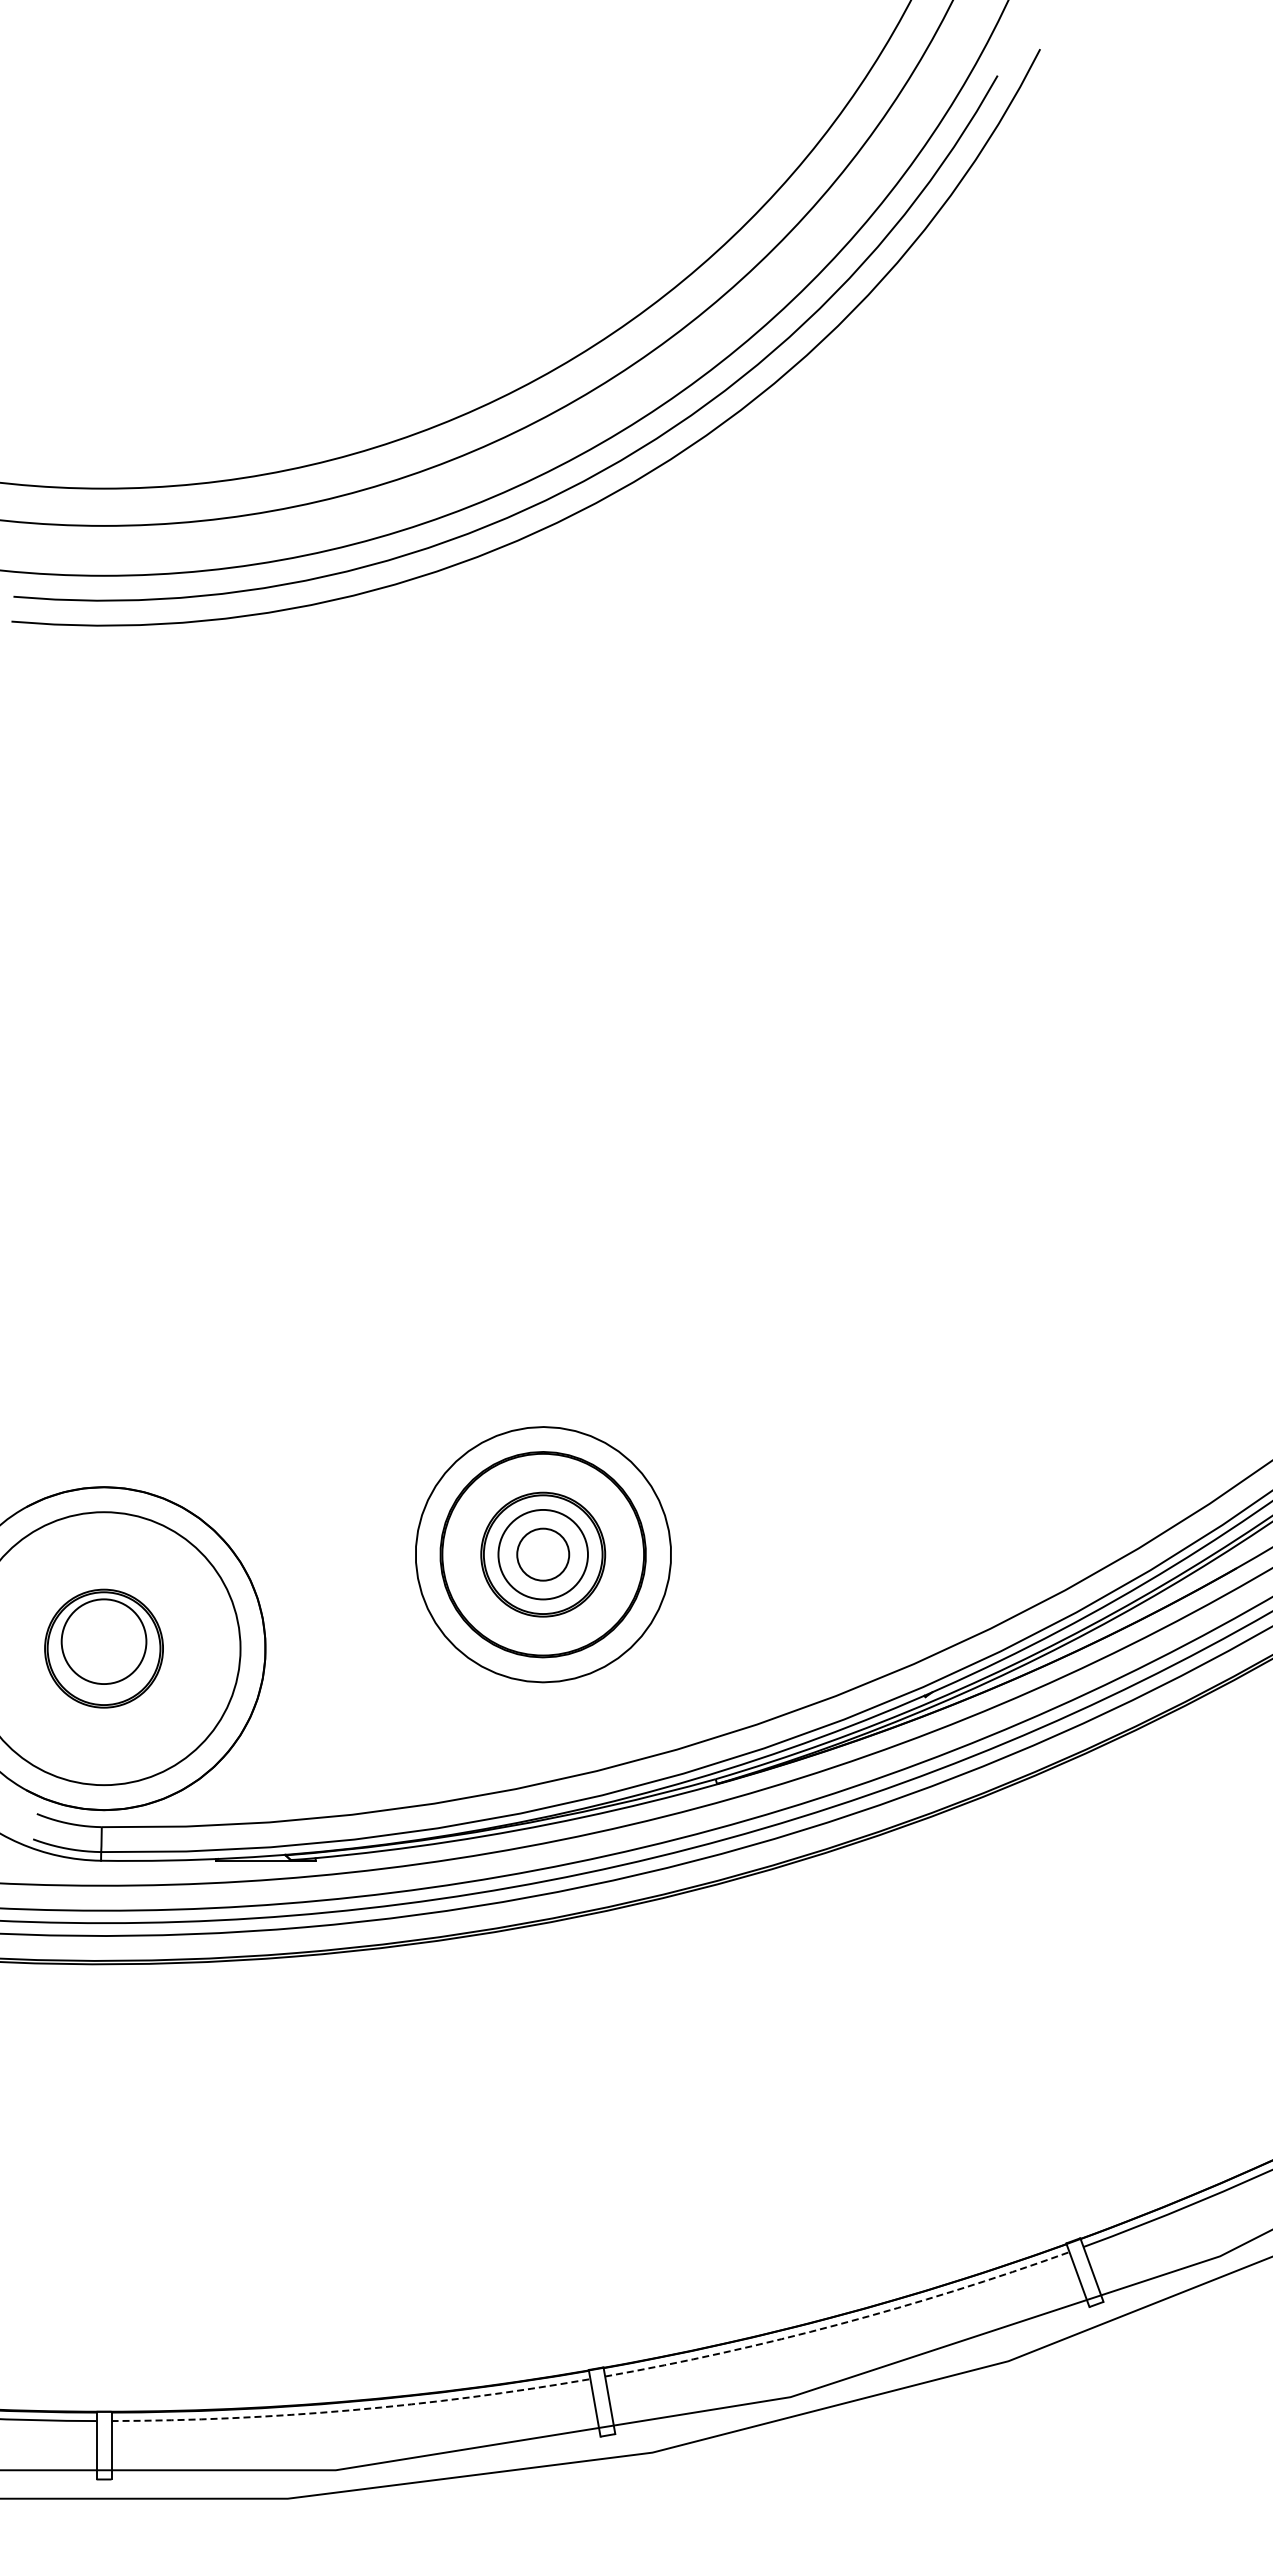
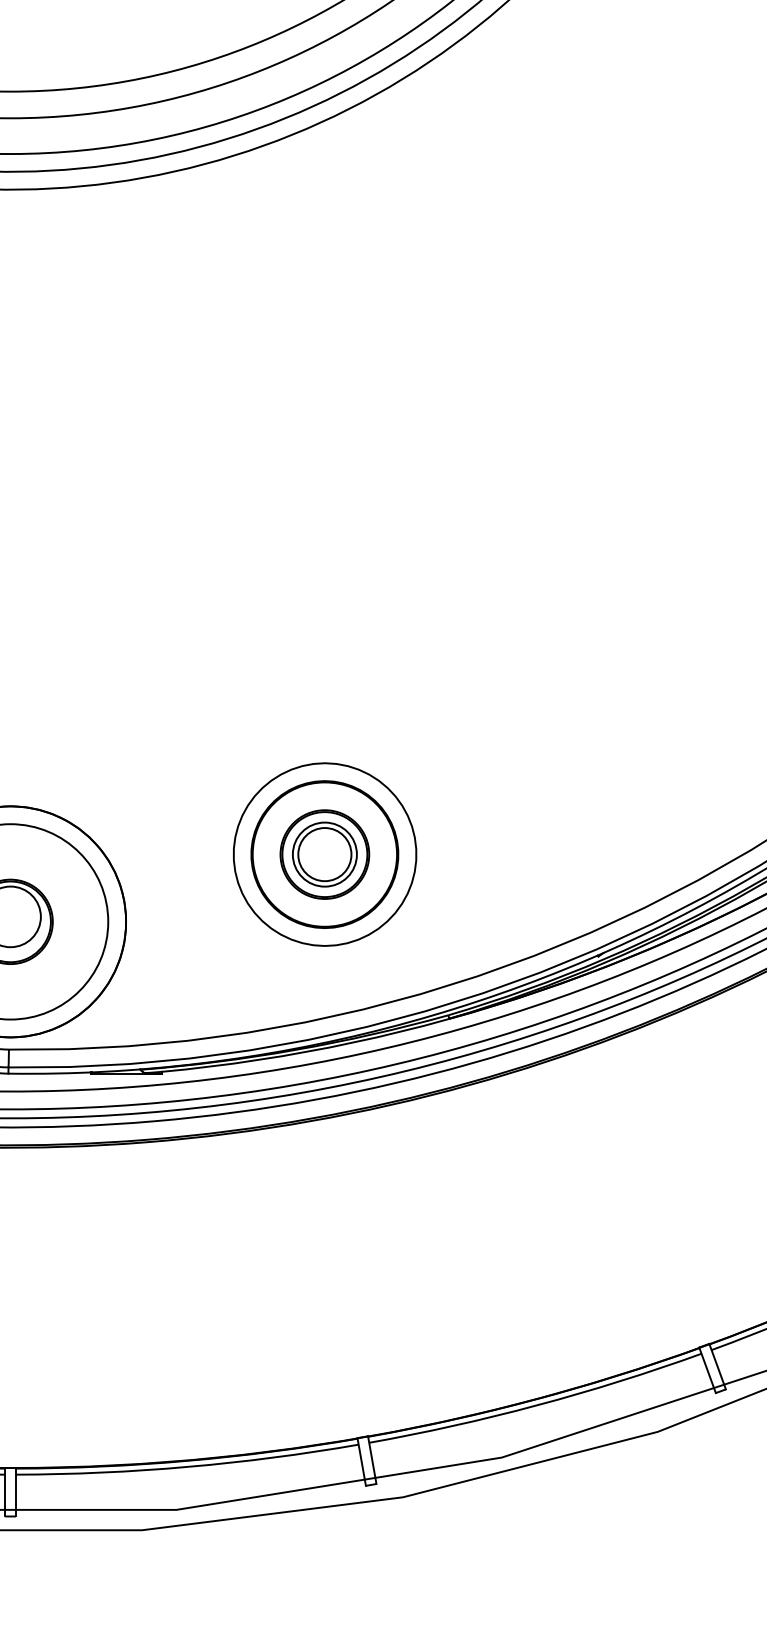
circle: (543, 1554) -> (325, 854), size x1.43
arc: (839, 2324) -> (536, 1405), dashed -> solid
arc: (351, 2410) -> (187, 1467), dashed -> solid

